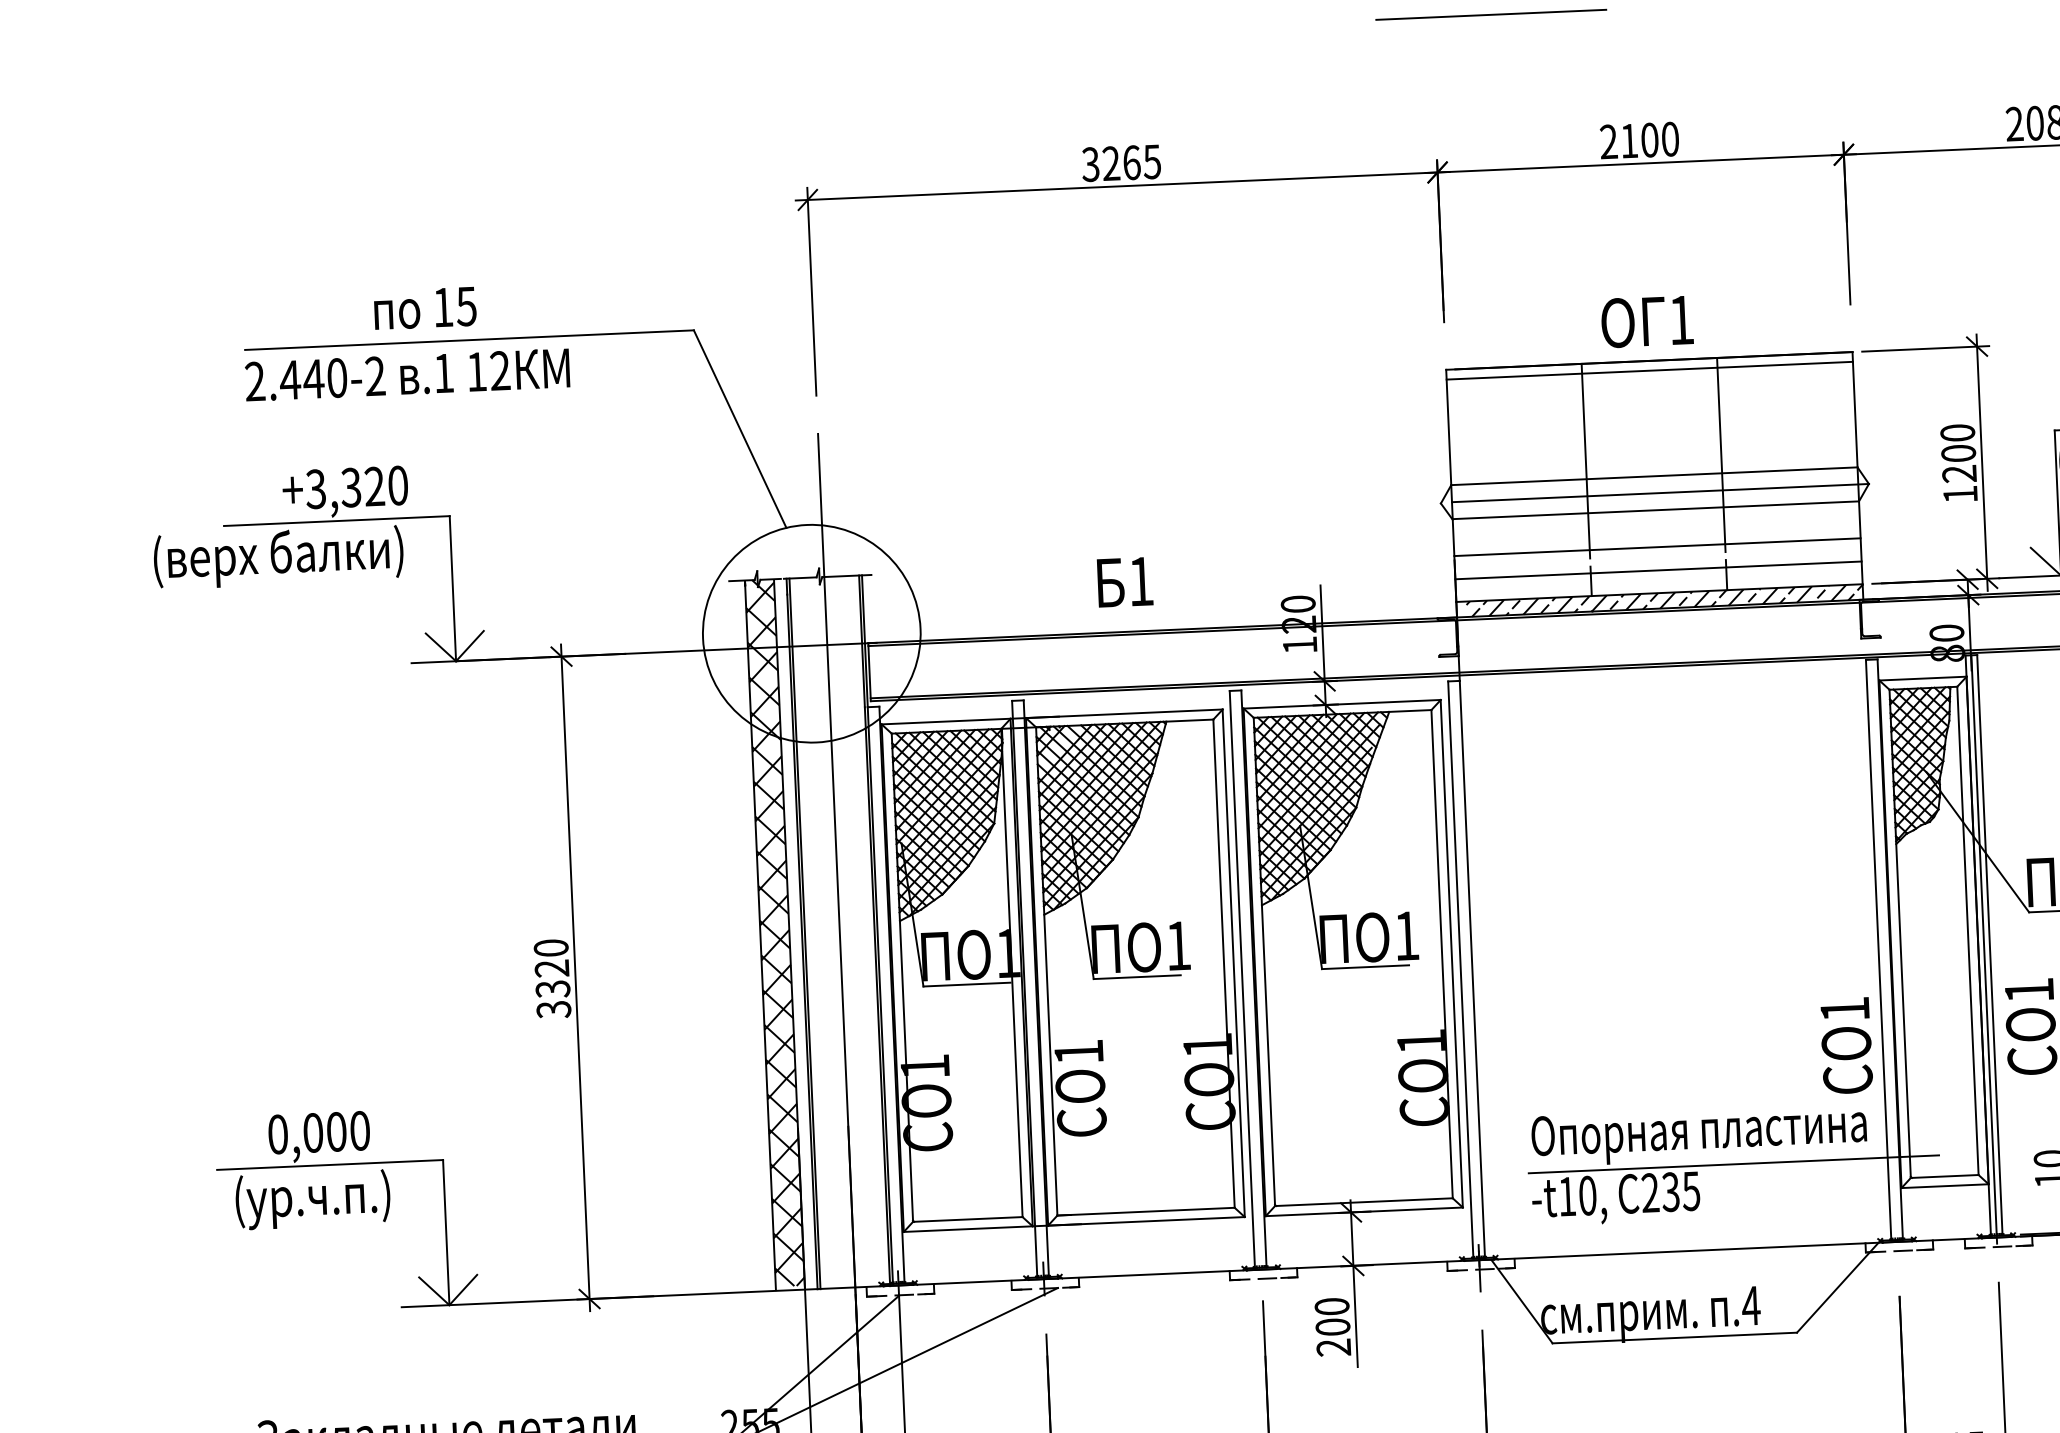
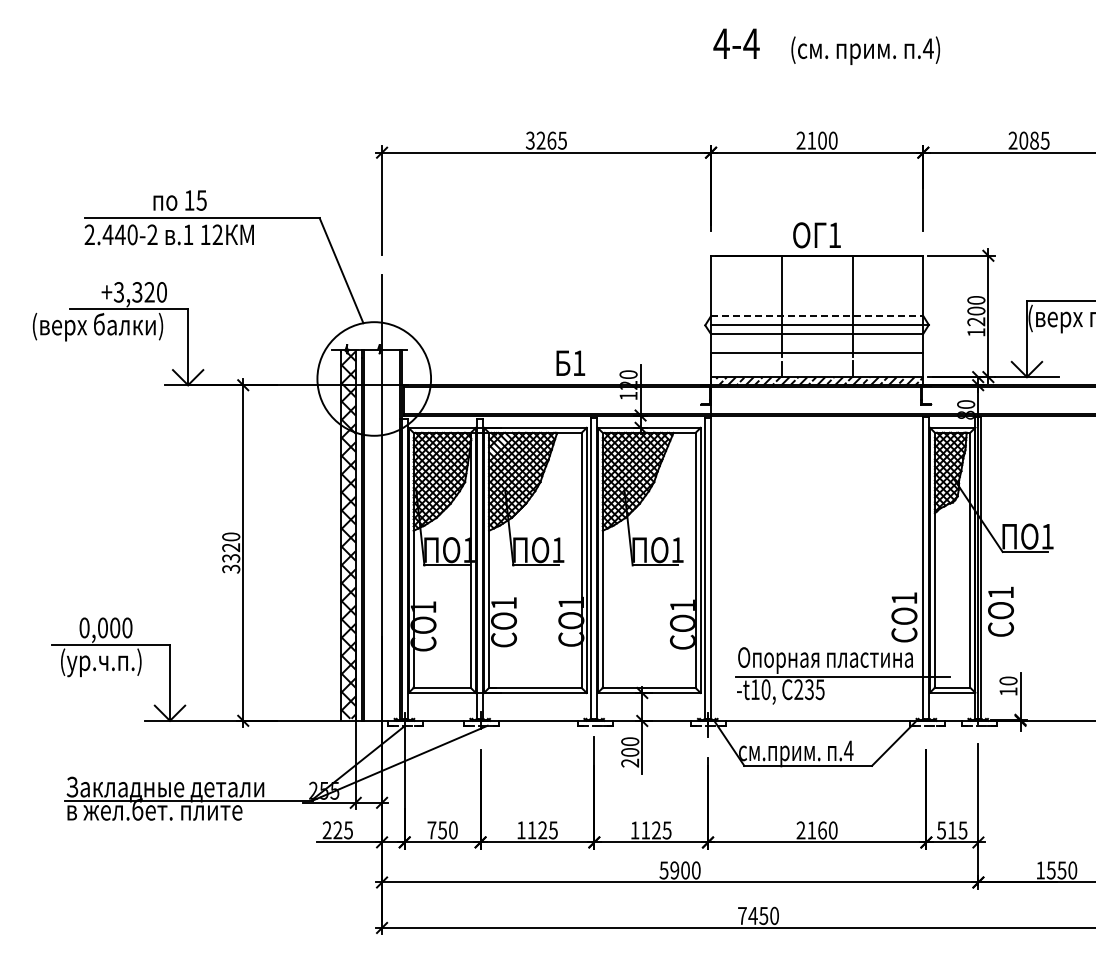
line: (1490, 14) -> (742, 71), removed
line: (1650, 369) -> (817, 260), removed
line: (1655, 477) -> (817, 316), solid -> dashed
line: (1659, 570) -> (817, 365), removed
text: (1124, 580) -> (570, 362), moved

